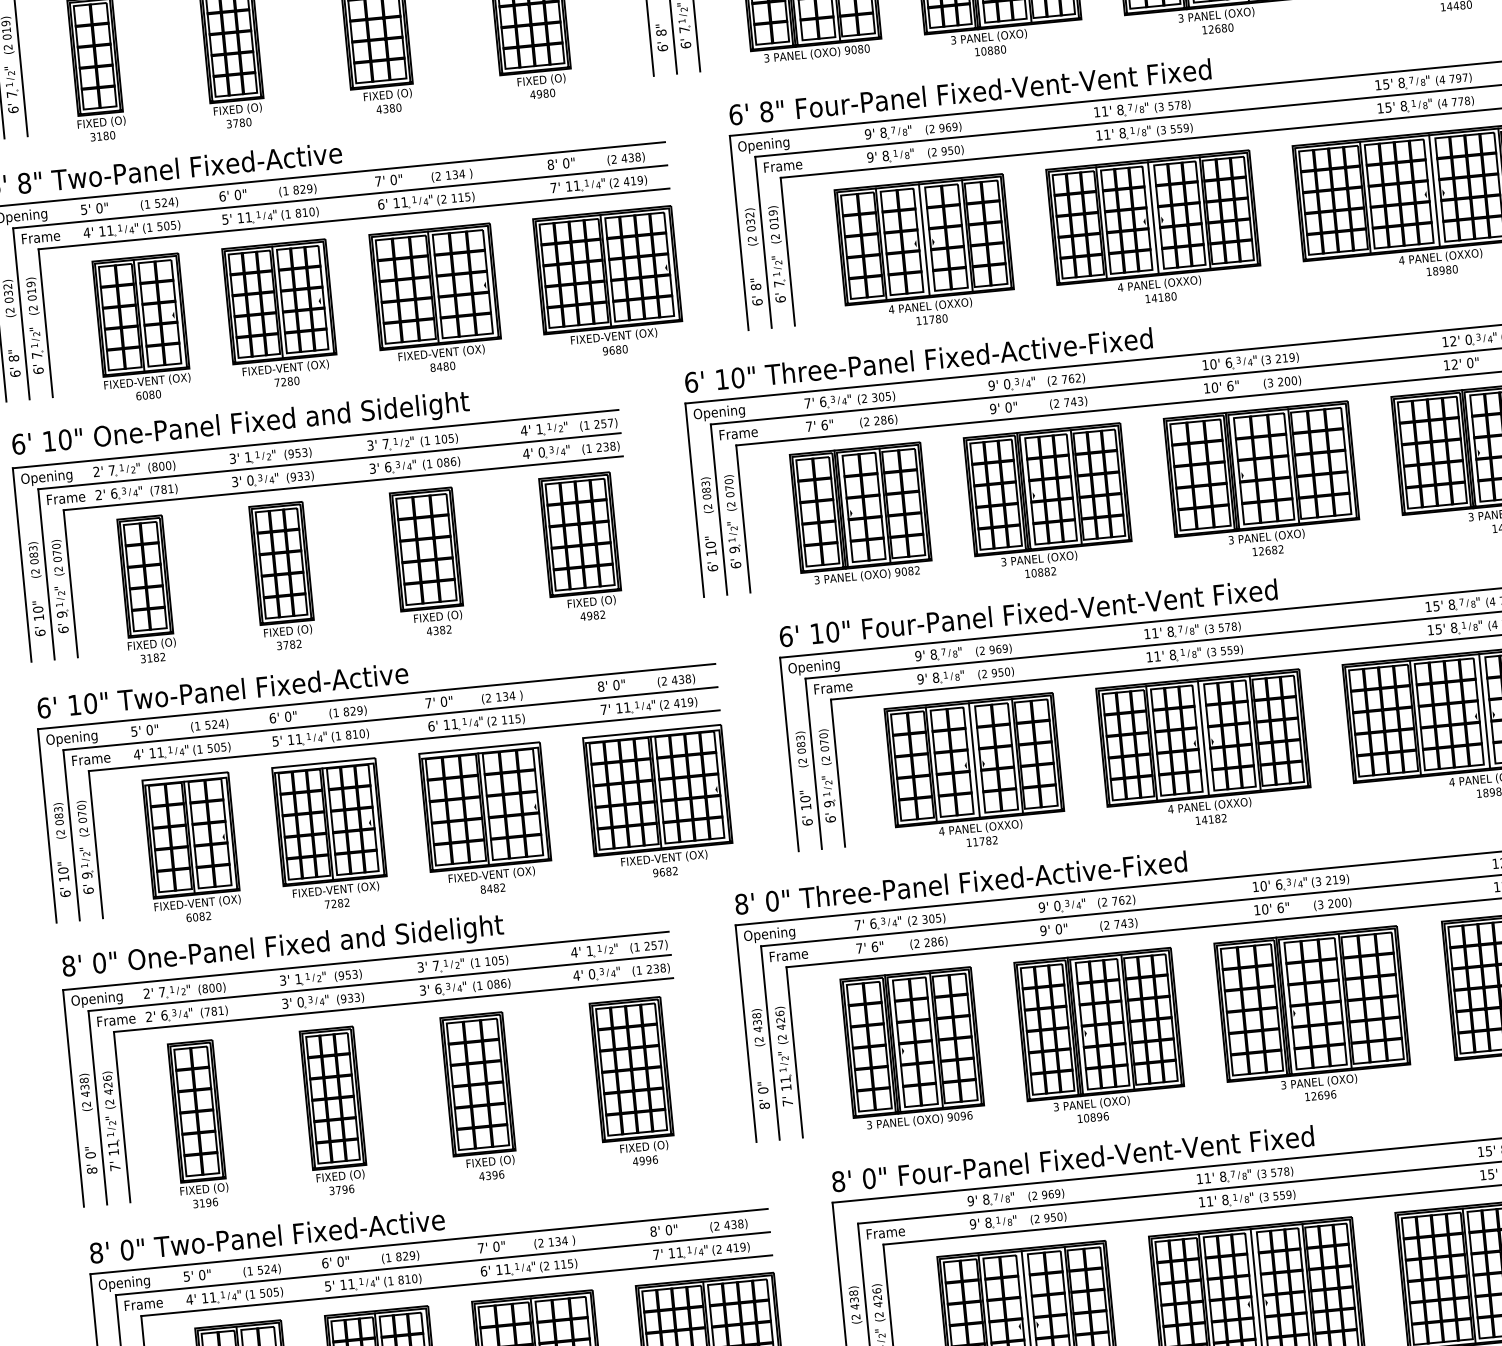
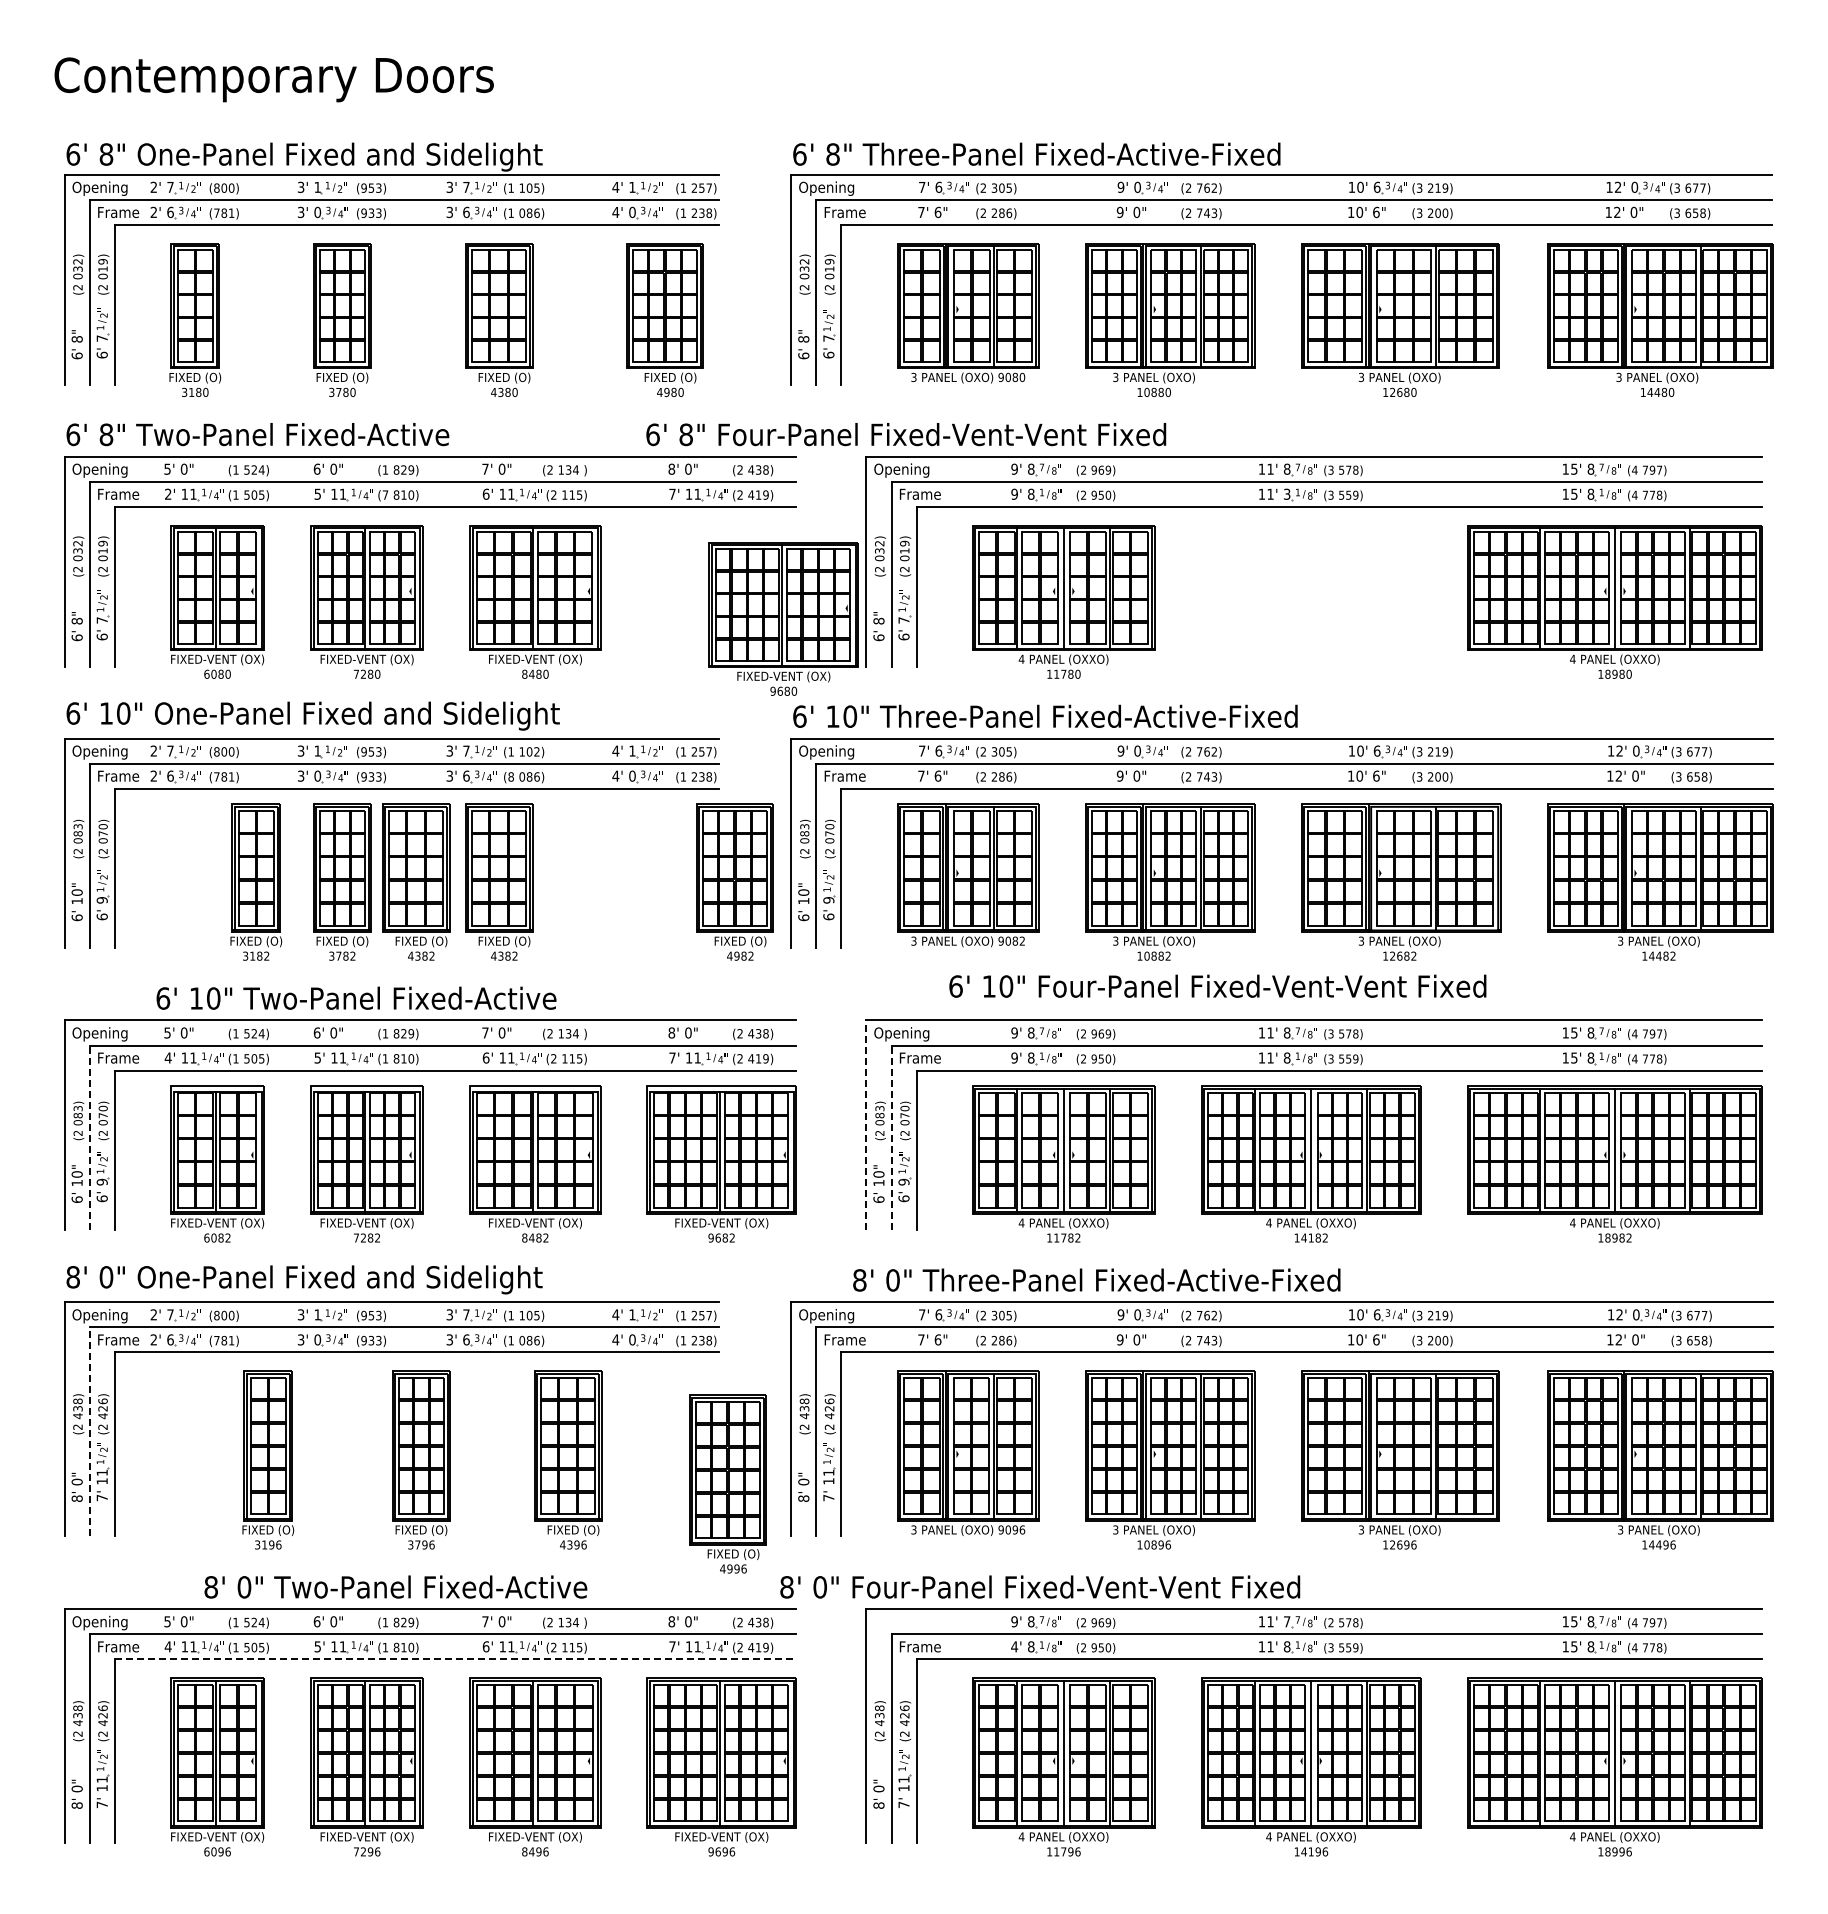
text: (970, 91) -> (906, 434), moved
text: (1121, 132) -> (1286, 493), 8 -> 3
text: (288, 213) -> (385, 494), (1 -> (7
part: (1154, 230) -> (1311, 601), removed
text: (86, 232) -> (167, 493), 4' -> 2'
part: (608, 282) -> (783, 618), moved
text: (450, 438) -> (536, 751), 105) -> 102)
text: (428, 463) -> (510, 776), (1 -> (8
part: (580, 547) -> (734, 881), moved
part: (351, 569) -> (416, 881), added
part: (146, 588) -> (256, 881), moved
text: (1028, 612) -> (1217, 985), moved
text: (222, 689) -> (356, 997), moved
line: (789, 754) -> (866, 1125), solid -> dashed
line: (813, 763) -> (891, 1137), solid -> dashed
line: (71, 835) -> (89, 1137), solid -> dashed
text: (960, 882) -> (1096, 1279), moved
part: (632, 1082) -> (727, 1483), moved
part: (479, 1096) -> (568, 1459), moved
line: (97, 1107) -> (89, 1431), solid -> dashed
part: (334, 1110) -> (421, 1459), moved
part: (198, 1123) -> (268, 1459), moved
text: (1073, 1158) -> (1040, 1586), moved
text: (1263, 1173) -> (1330, 1622), (3 -> (2
text: (1222, 1176) -> (1286, 1621), 8 -> 7
text: (972, 1223) -> (1014, 1646), 9' -> 4'
text: (266, 1235) -> (395, 1586), moved
line: (456, 1285) -> (455, 1659), solid -> dashed

